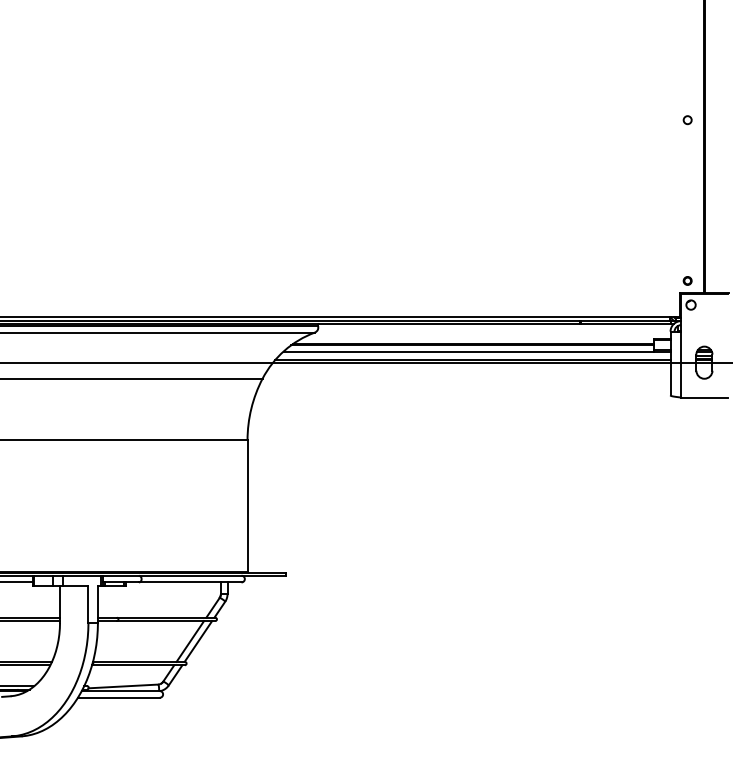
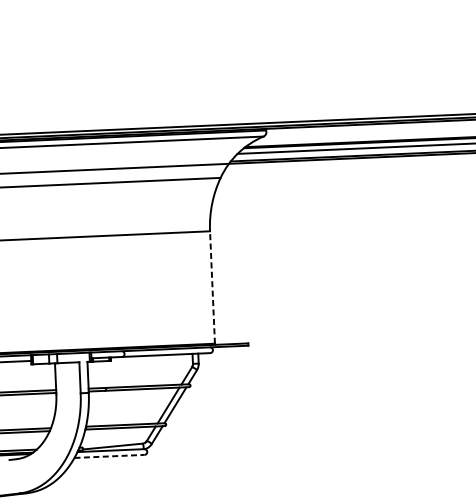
line: (247, 506) -> (212, 287), solid -> dashed
line: (118, 697) -> (109, 456), solid -> dashed

